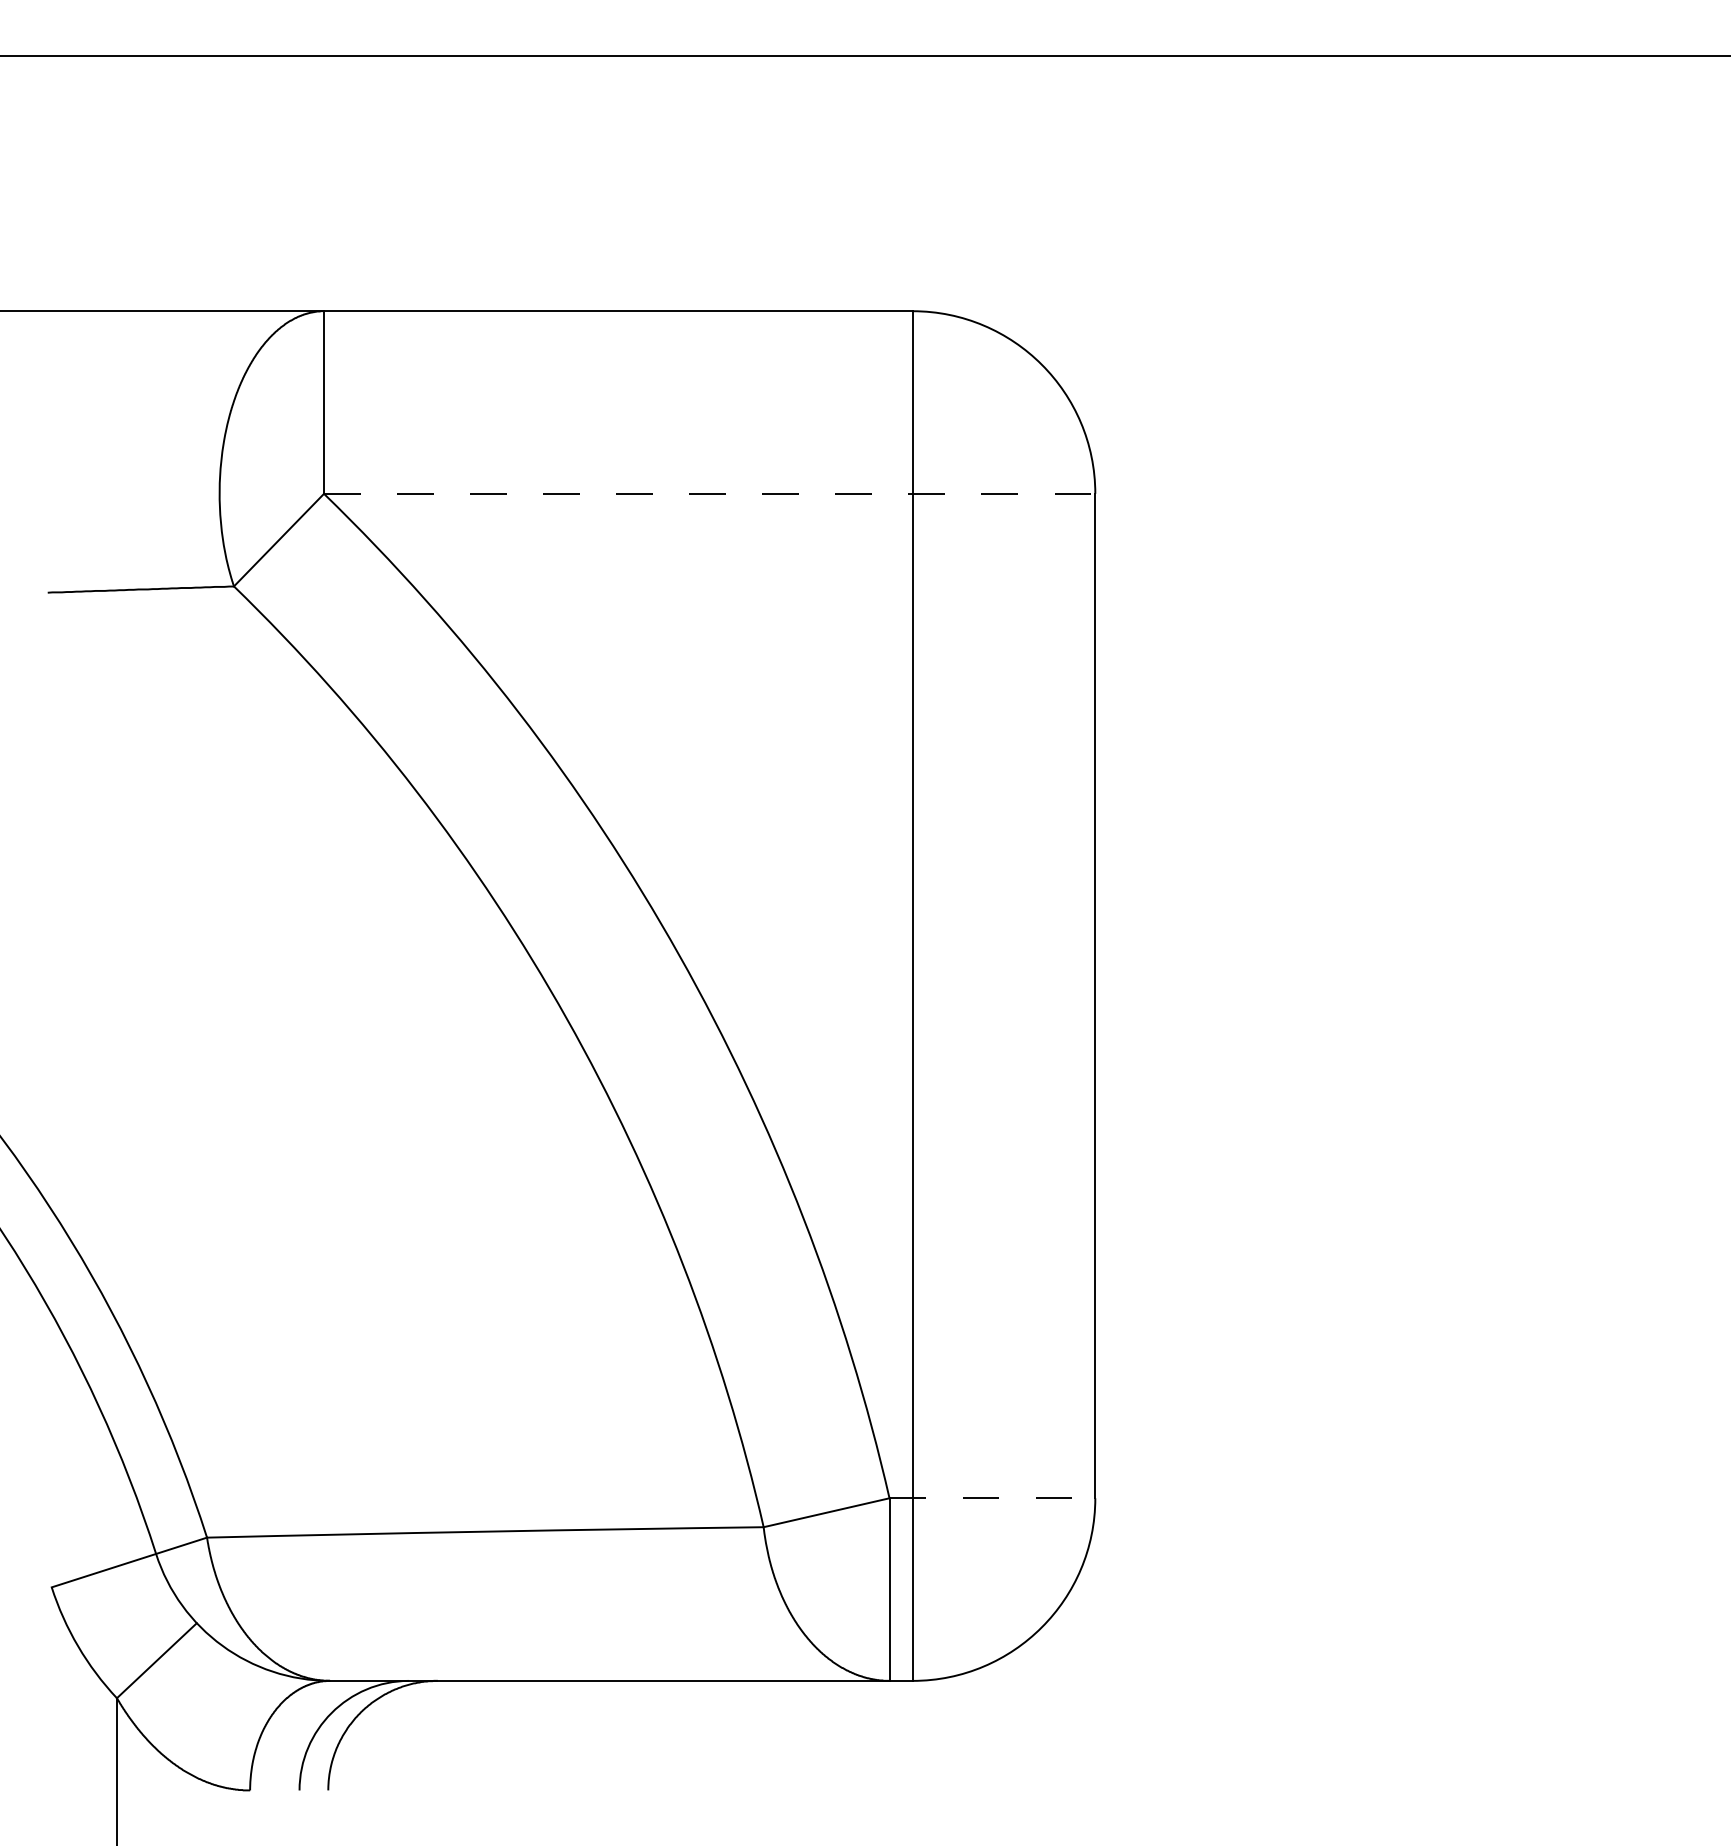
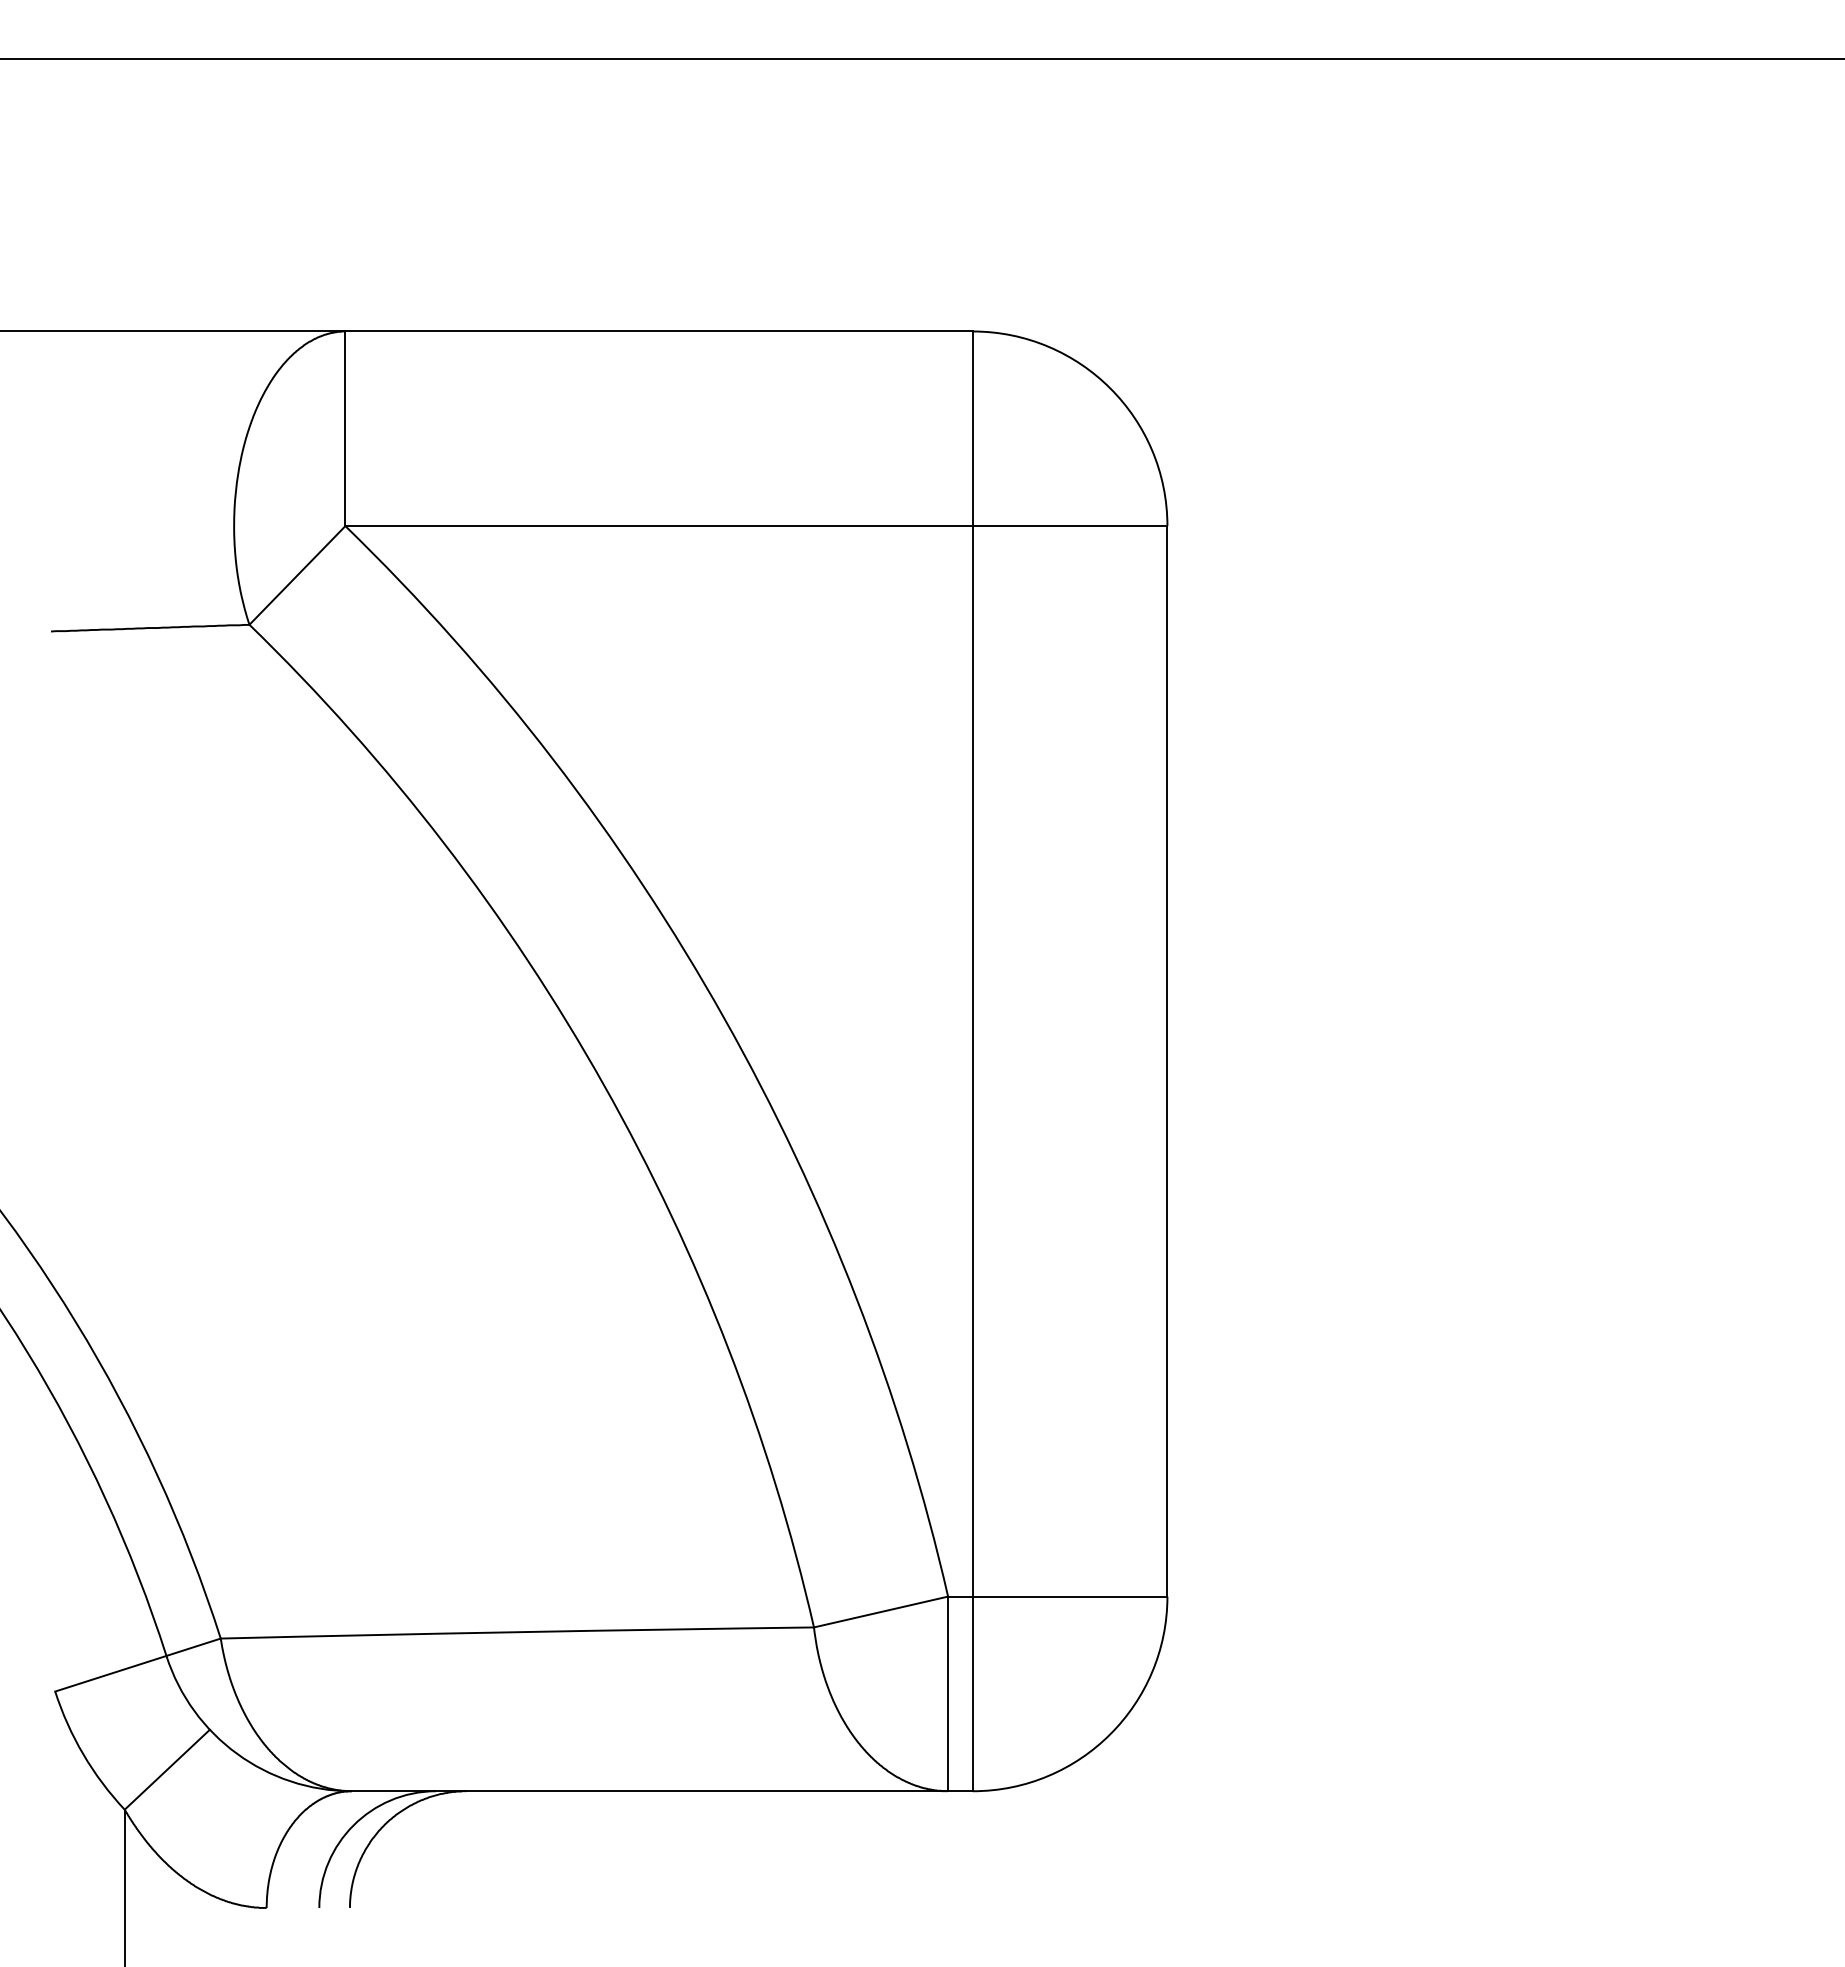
line: (709, 494) -> (756, 526), dashed -> solid
line: (992, 1498) -> (1057, 1596), dashed -> solid

